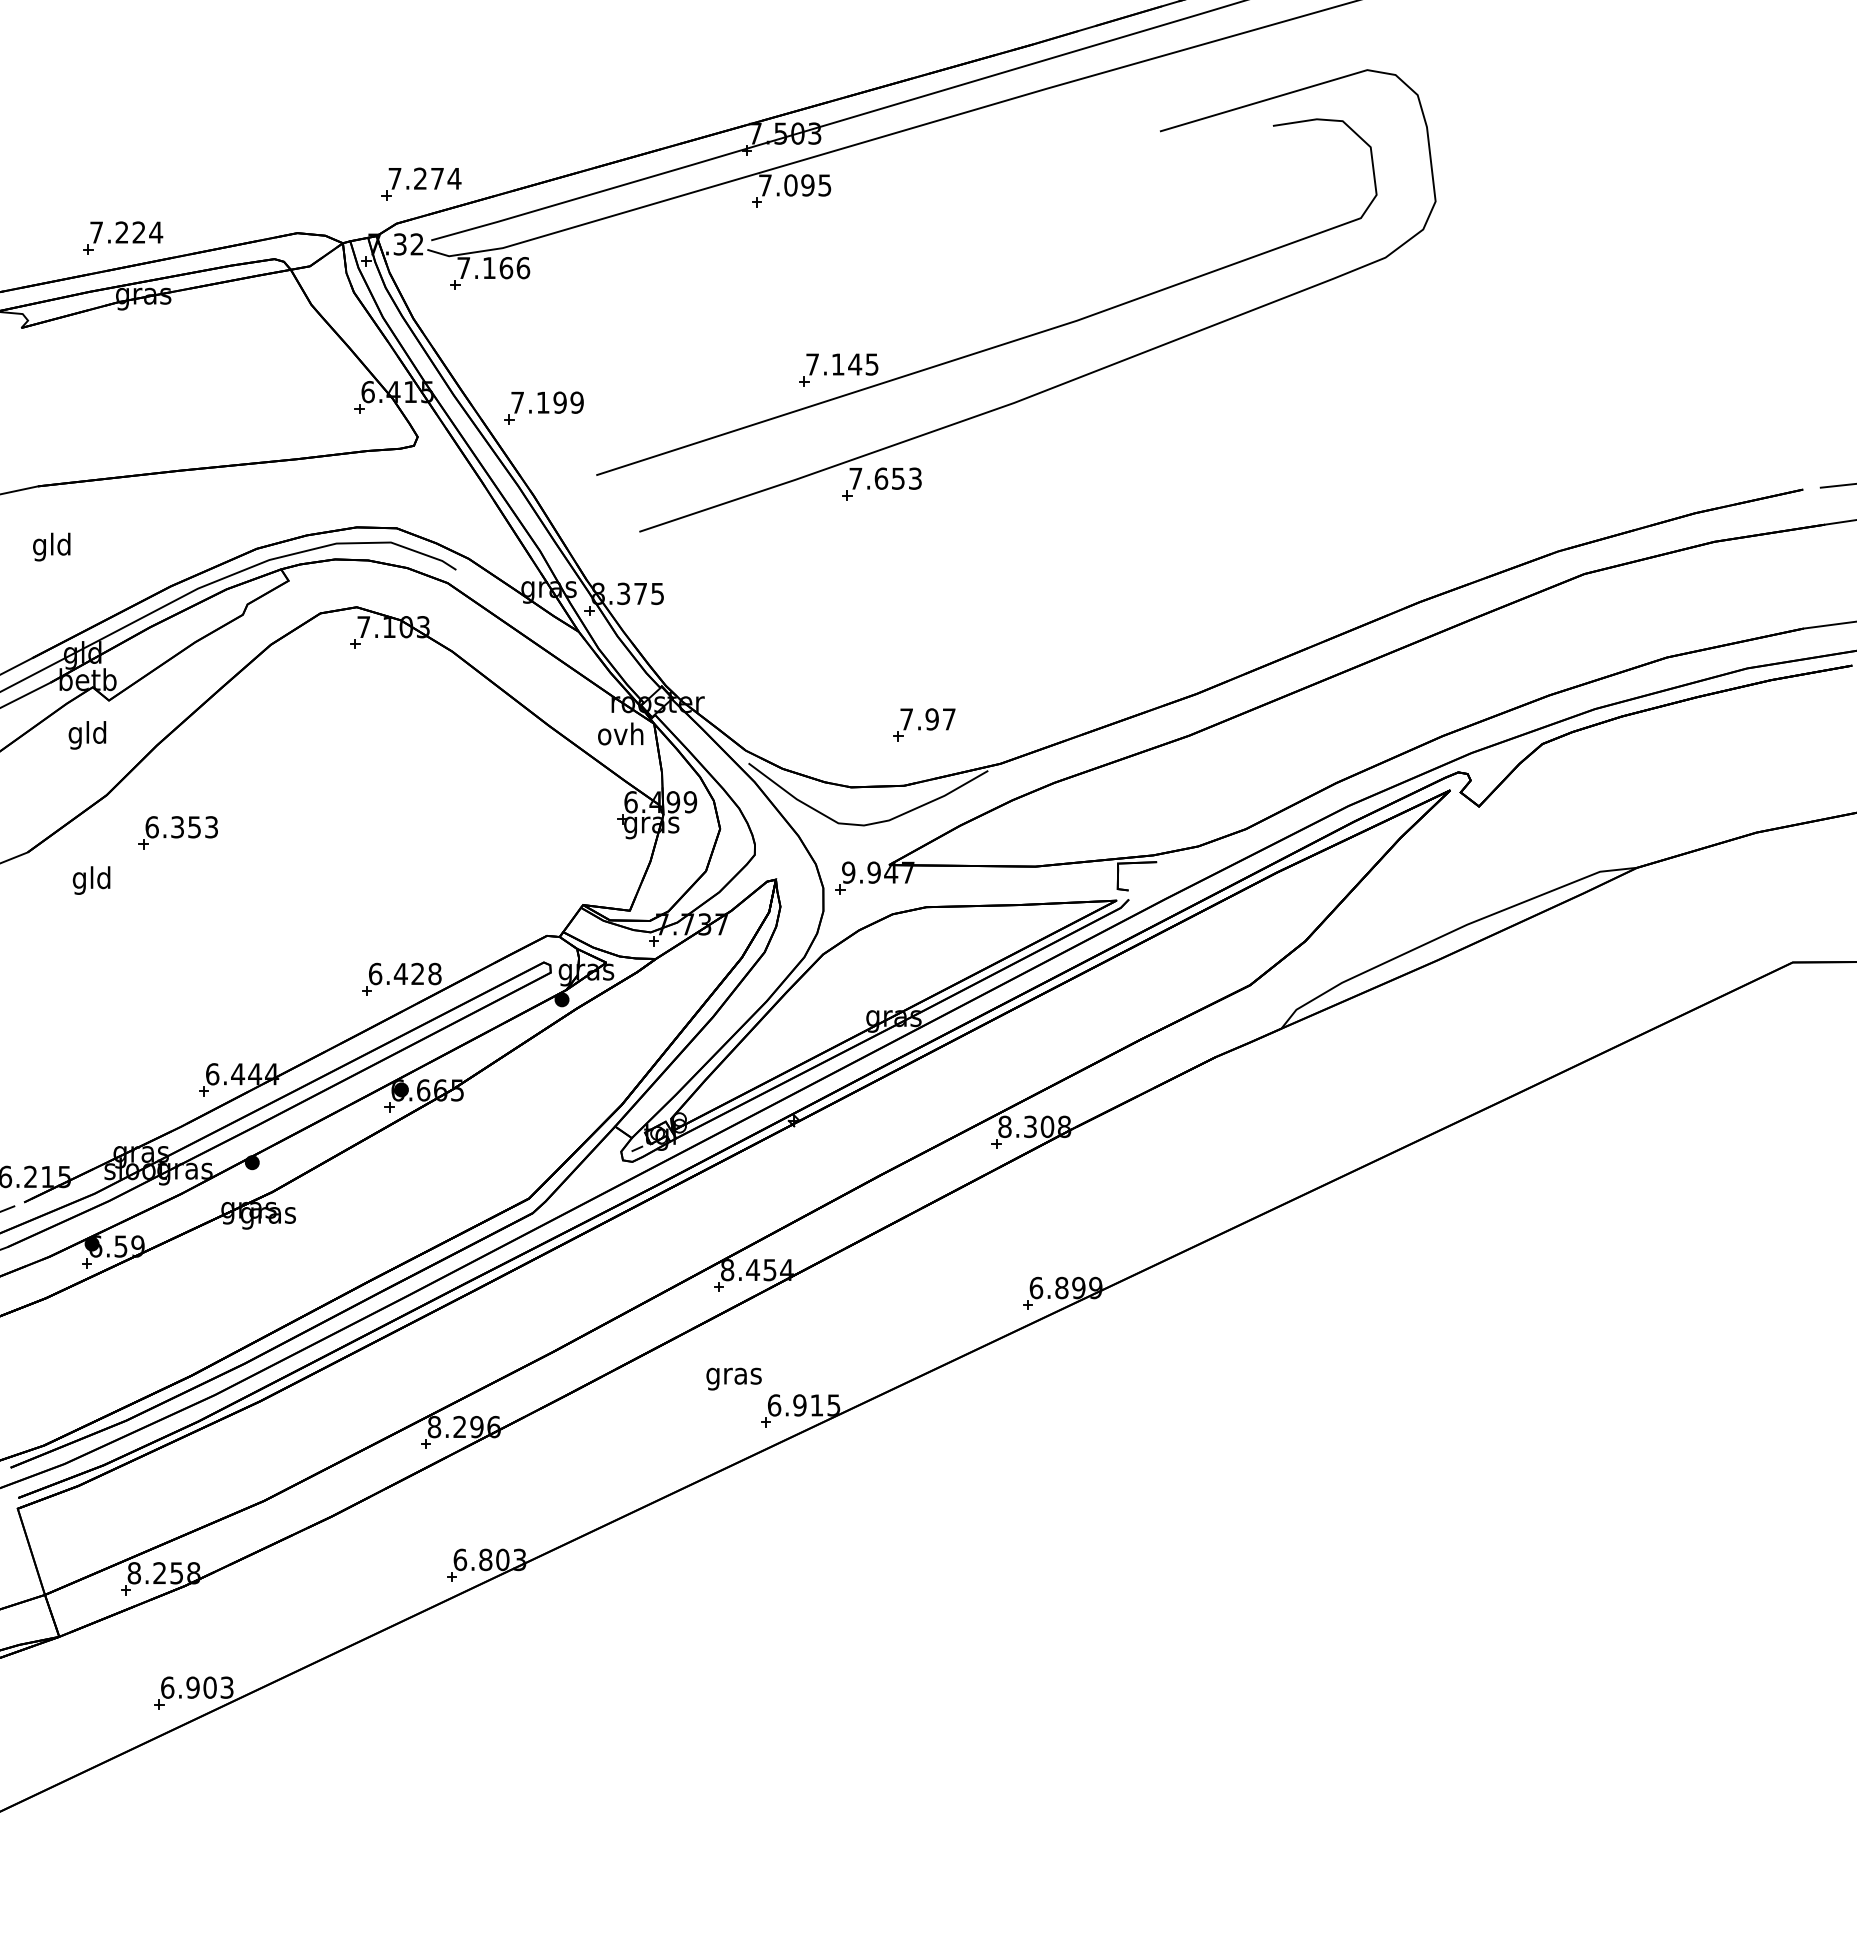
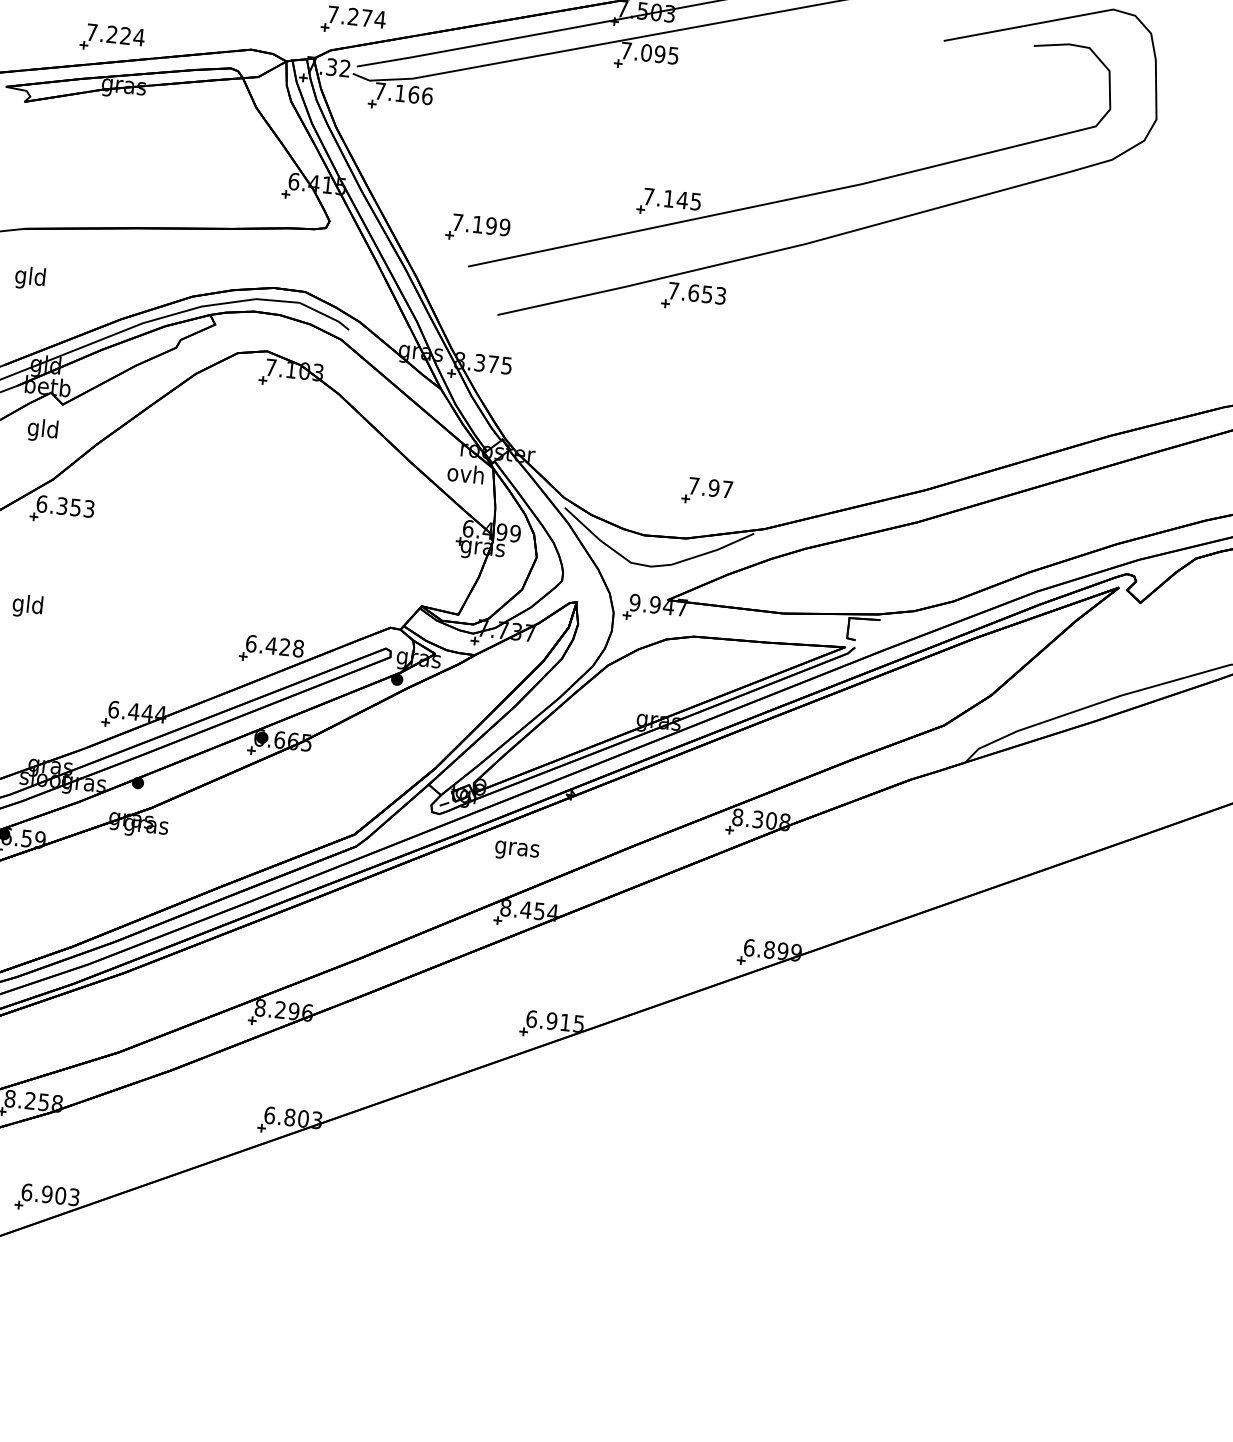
part: (543, 407) -> (477, 228), moved
part: (177, 832) -> (61, 510), moved
text: (91, 880) -> (27, 606), moved
text: (733, 1378) -> (516, 850), moved

